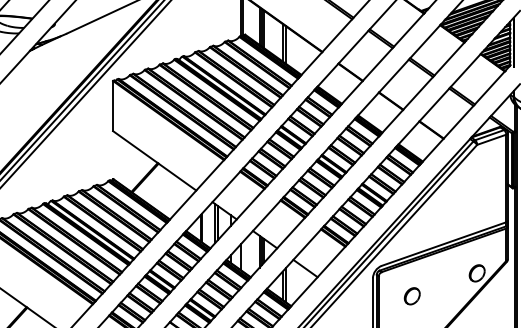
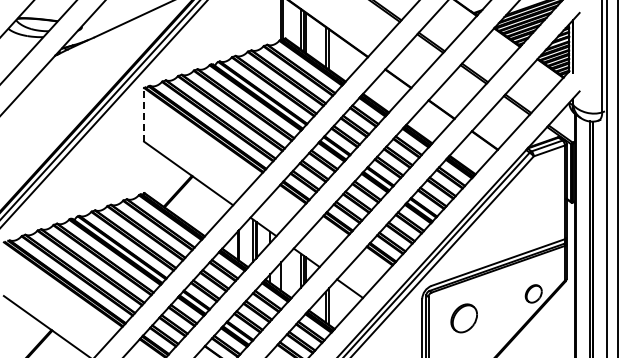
line: (113, 105) -> (144, 114), solid -> dashed
part: (412, 296) -> (464, 318), size x1.6

